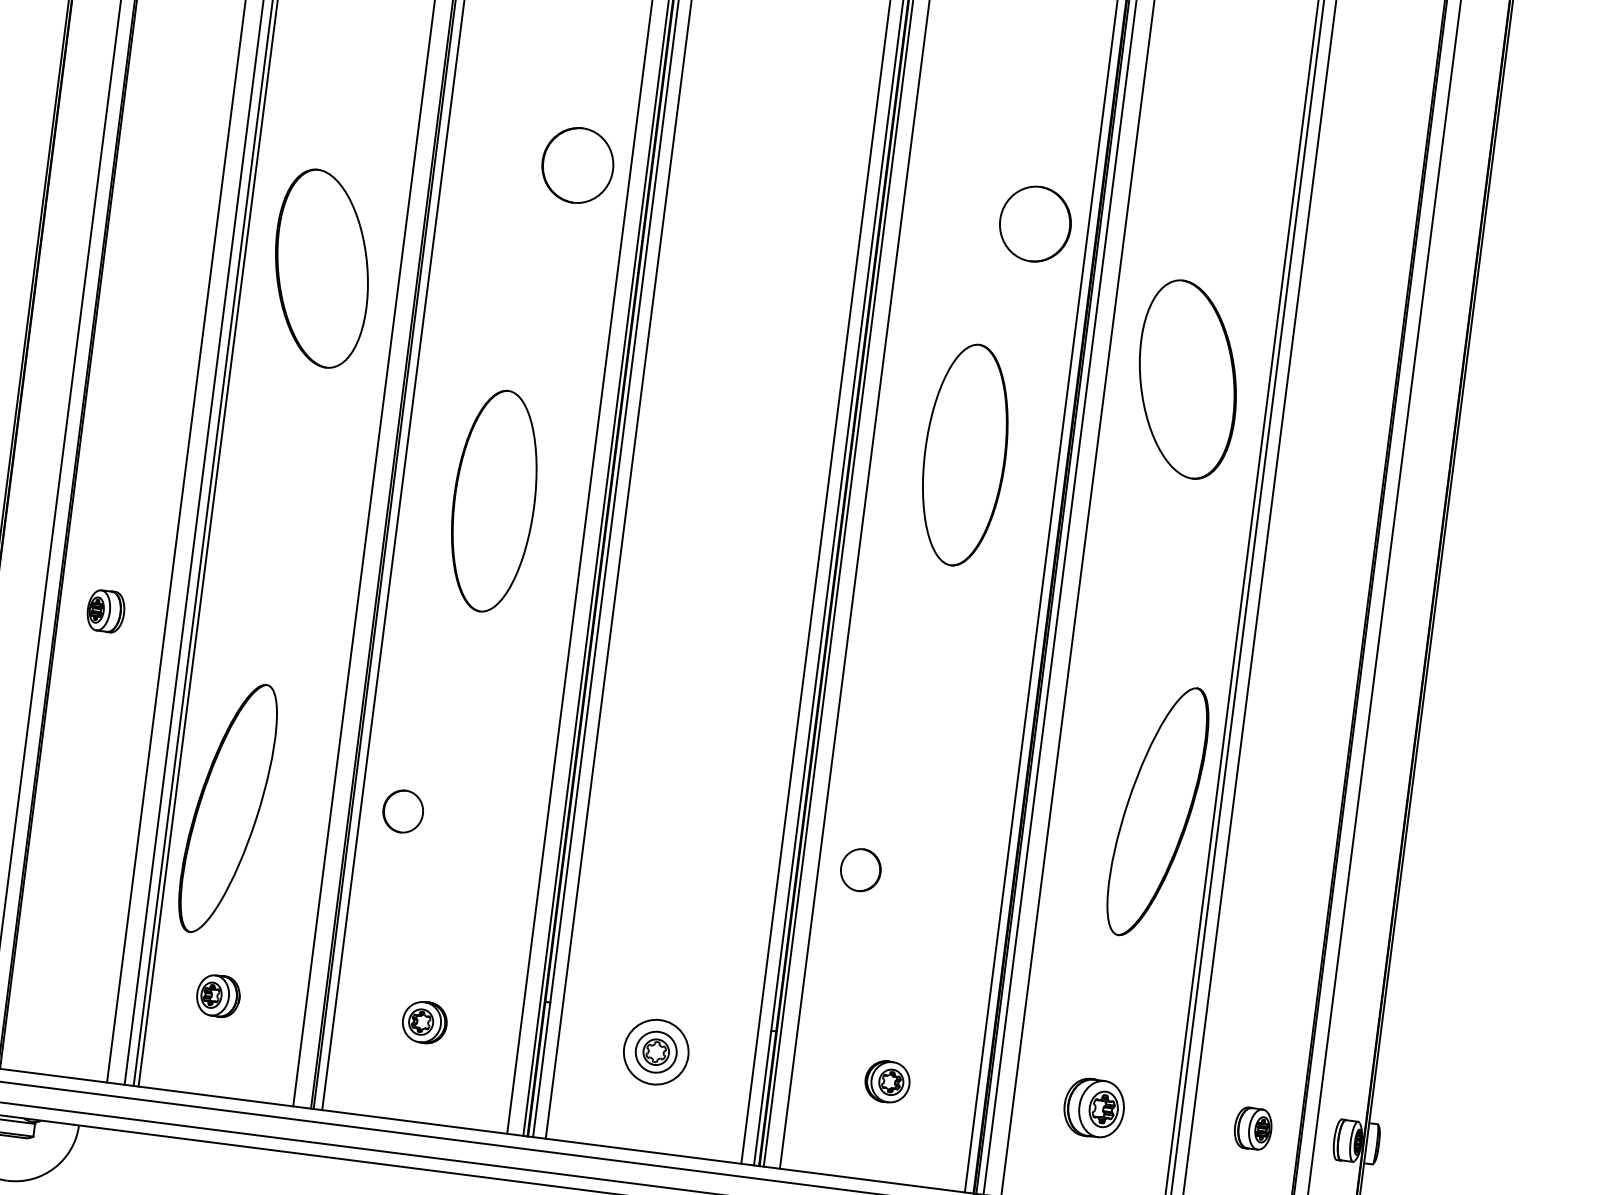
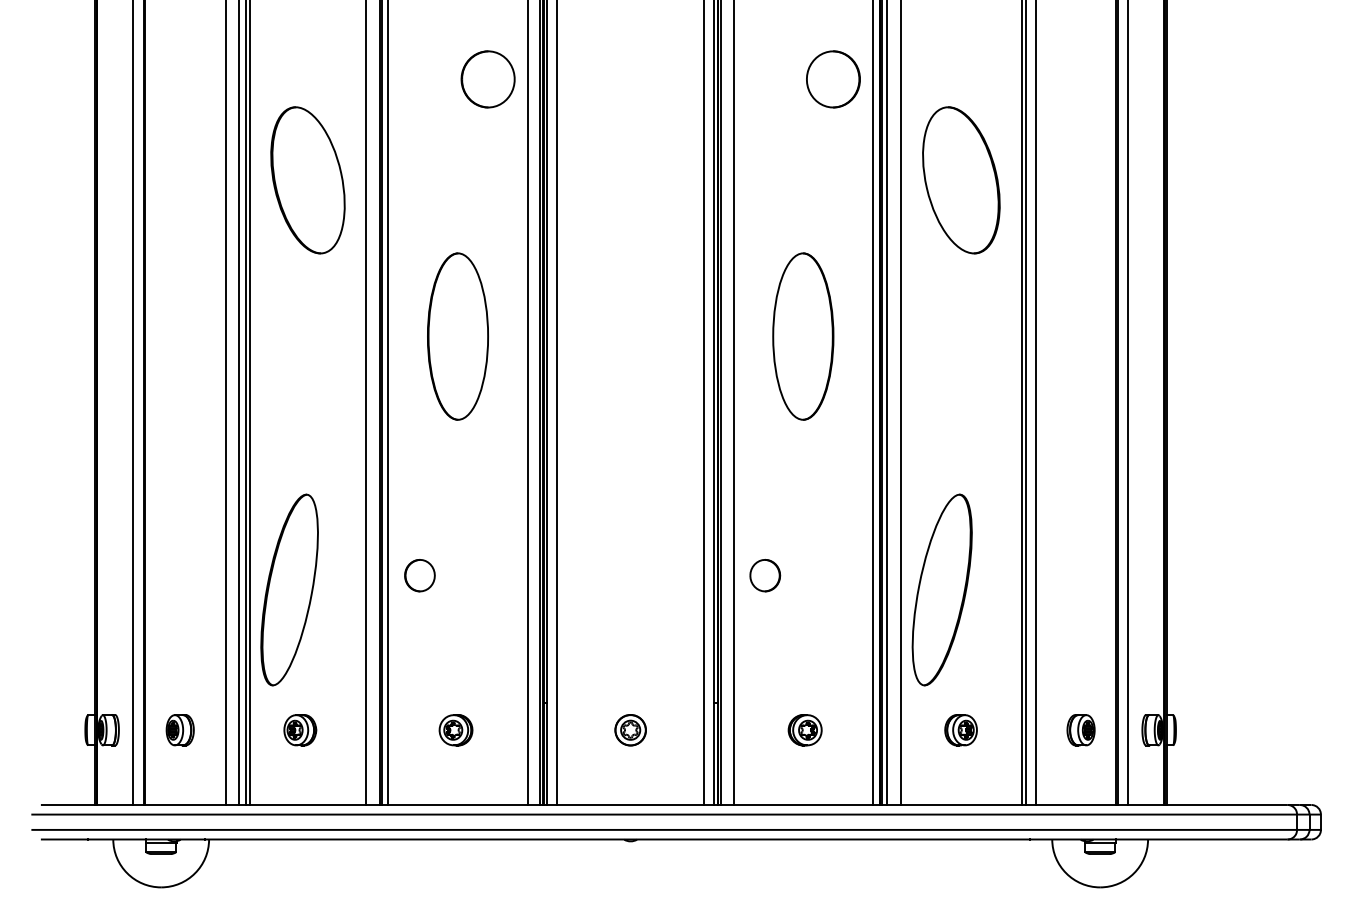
part: (965, 455) -> (803, 336), moved
part: (104, 611) -> (179, 730), moved
part: (1157, 810) -> (941, 589), moved
circle: (655, 1052) -> (630, 730), size x0.62
part: (1093, 1108) -> (960, 730), size x0.71

